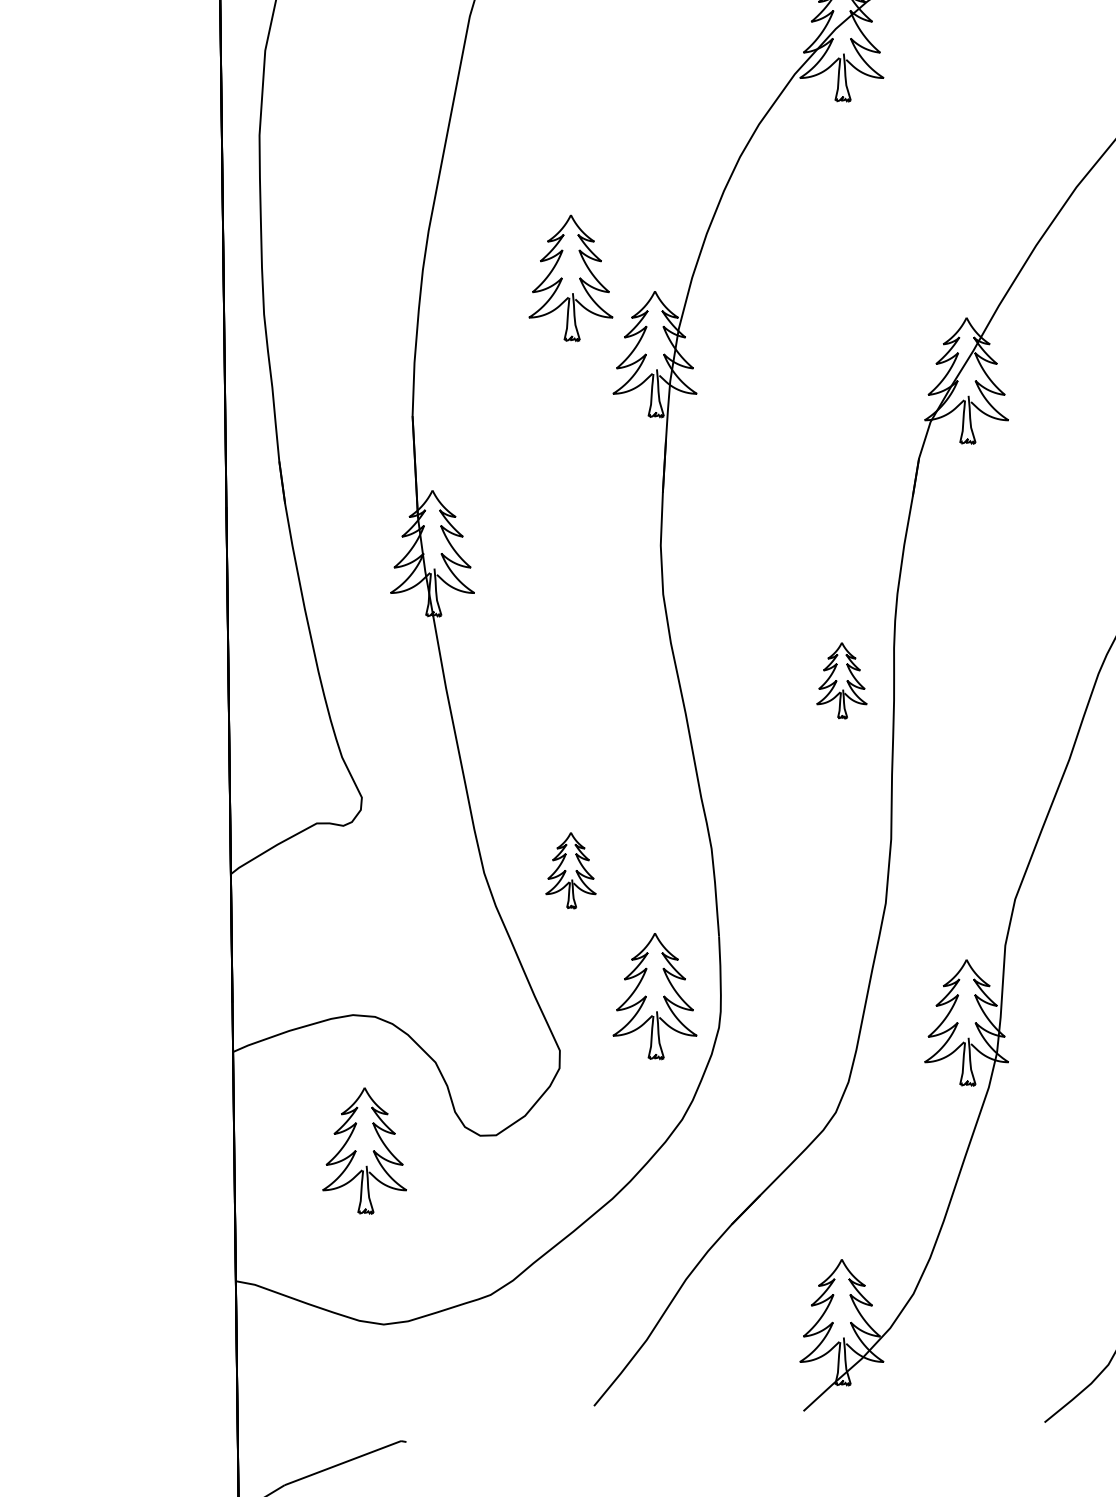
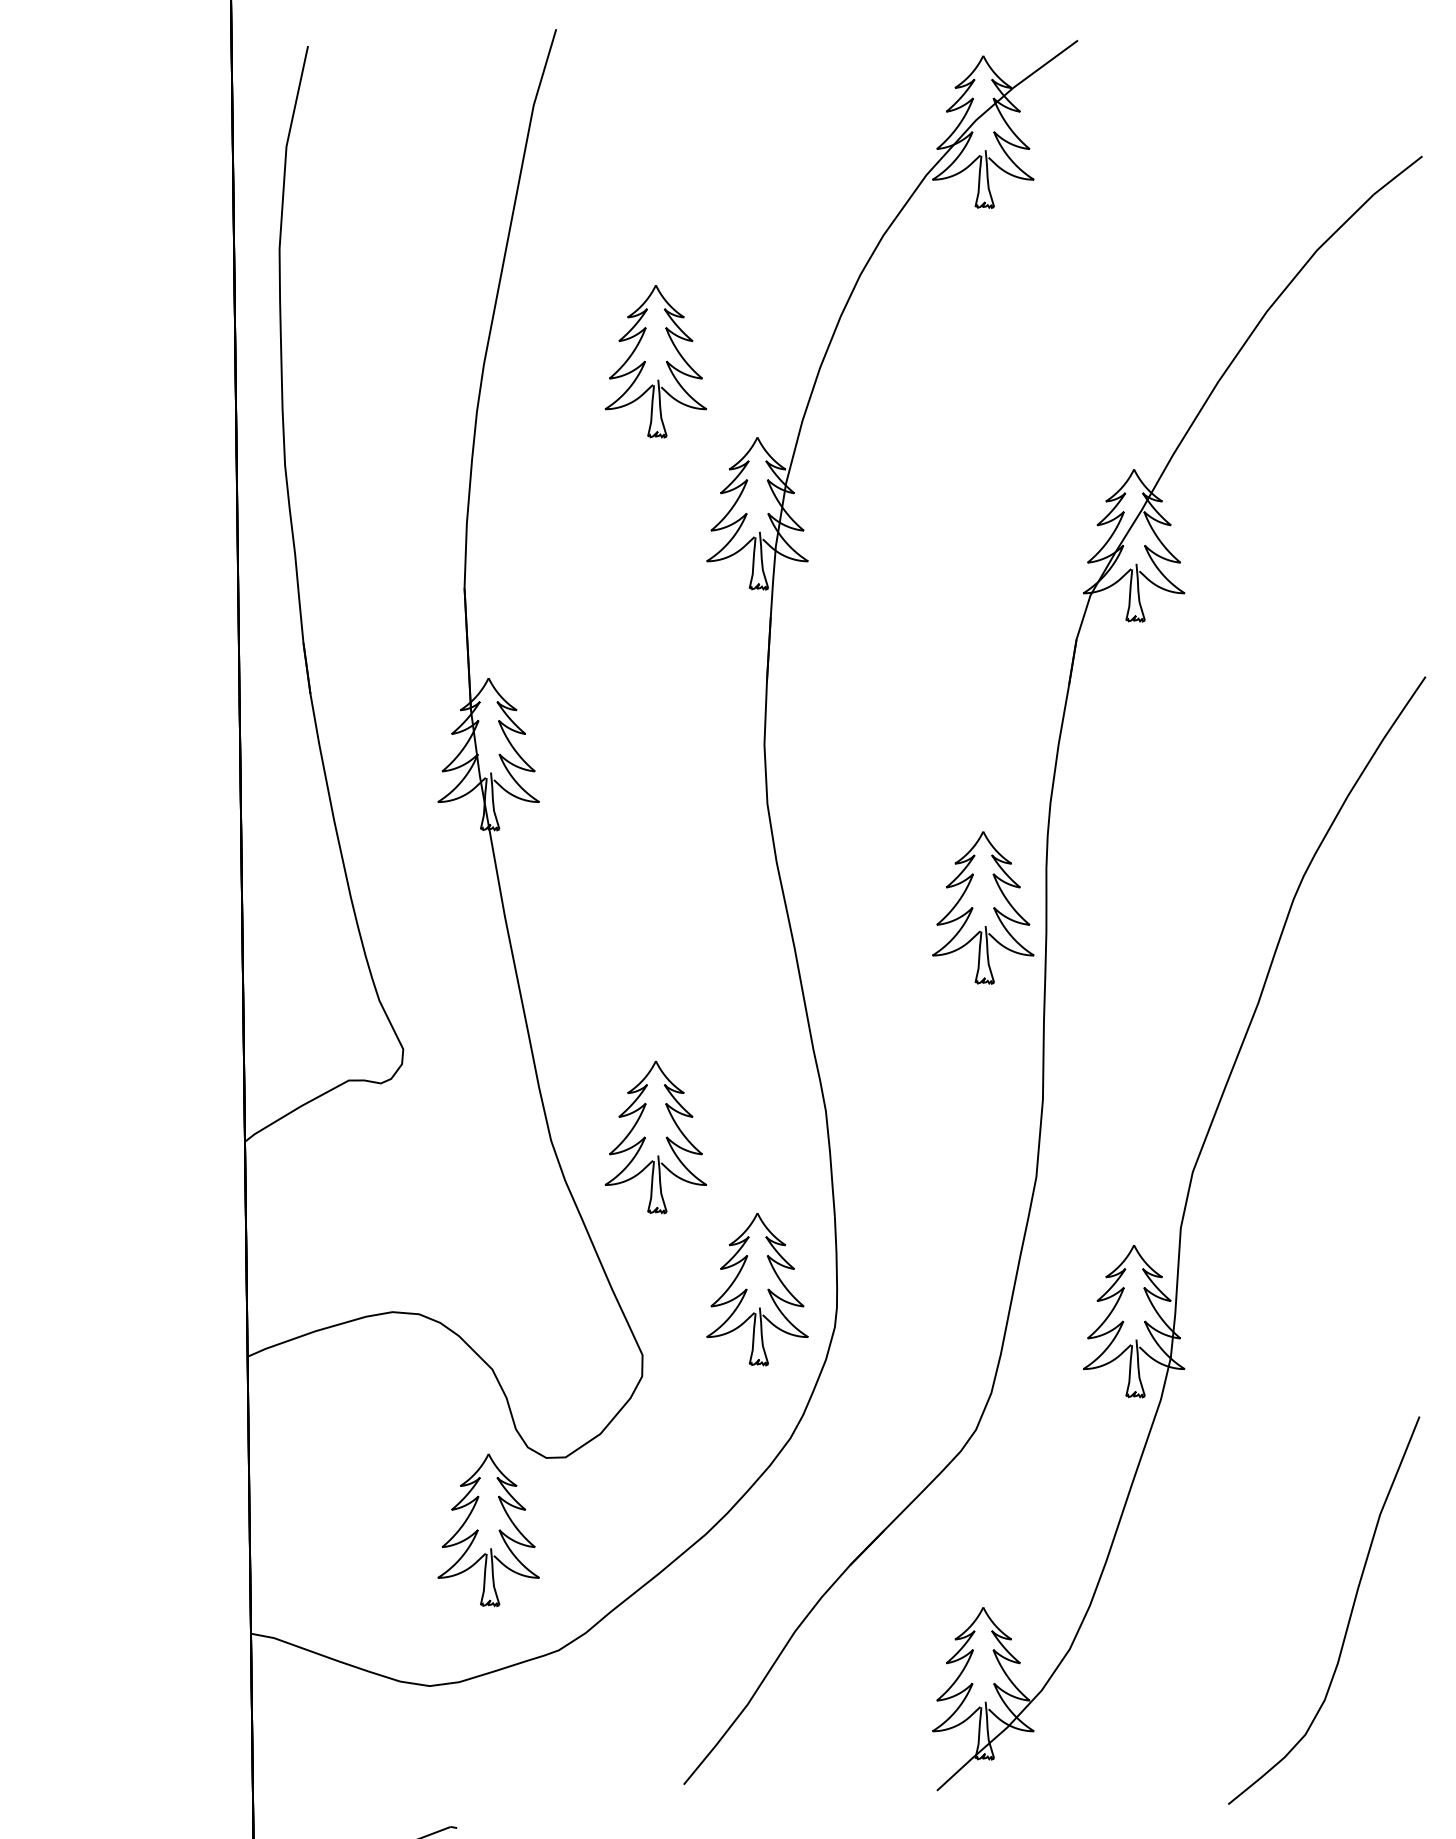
part: (562, 278) -> (645, 361), moved
part: (842, 680) -> (983, 907), size x1.67
part: (570, 870) -> (655, 1137), size x1.67
part: (364, 1151) -> (488, 1530), moved

